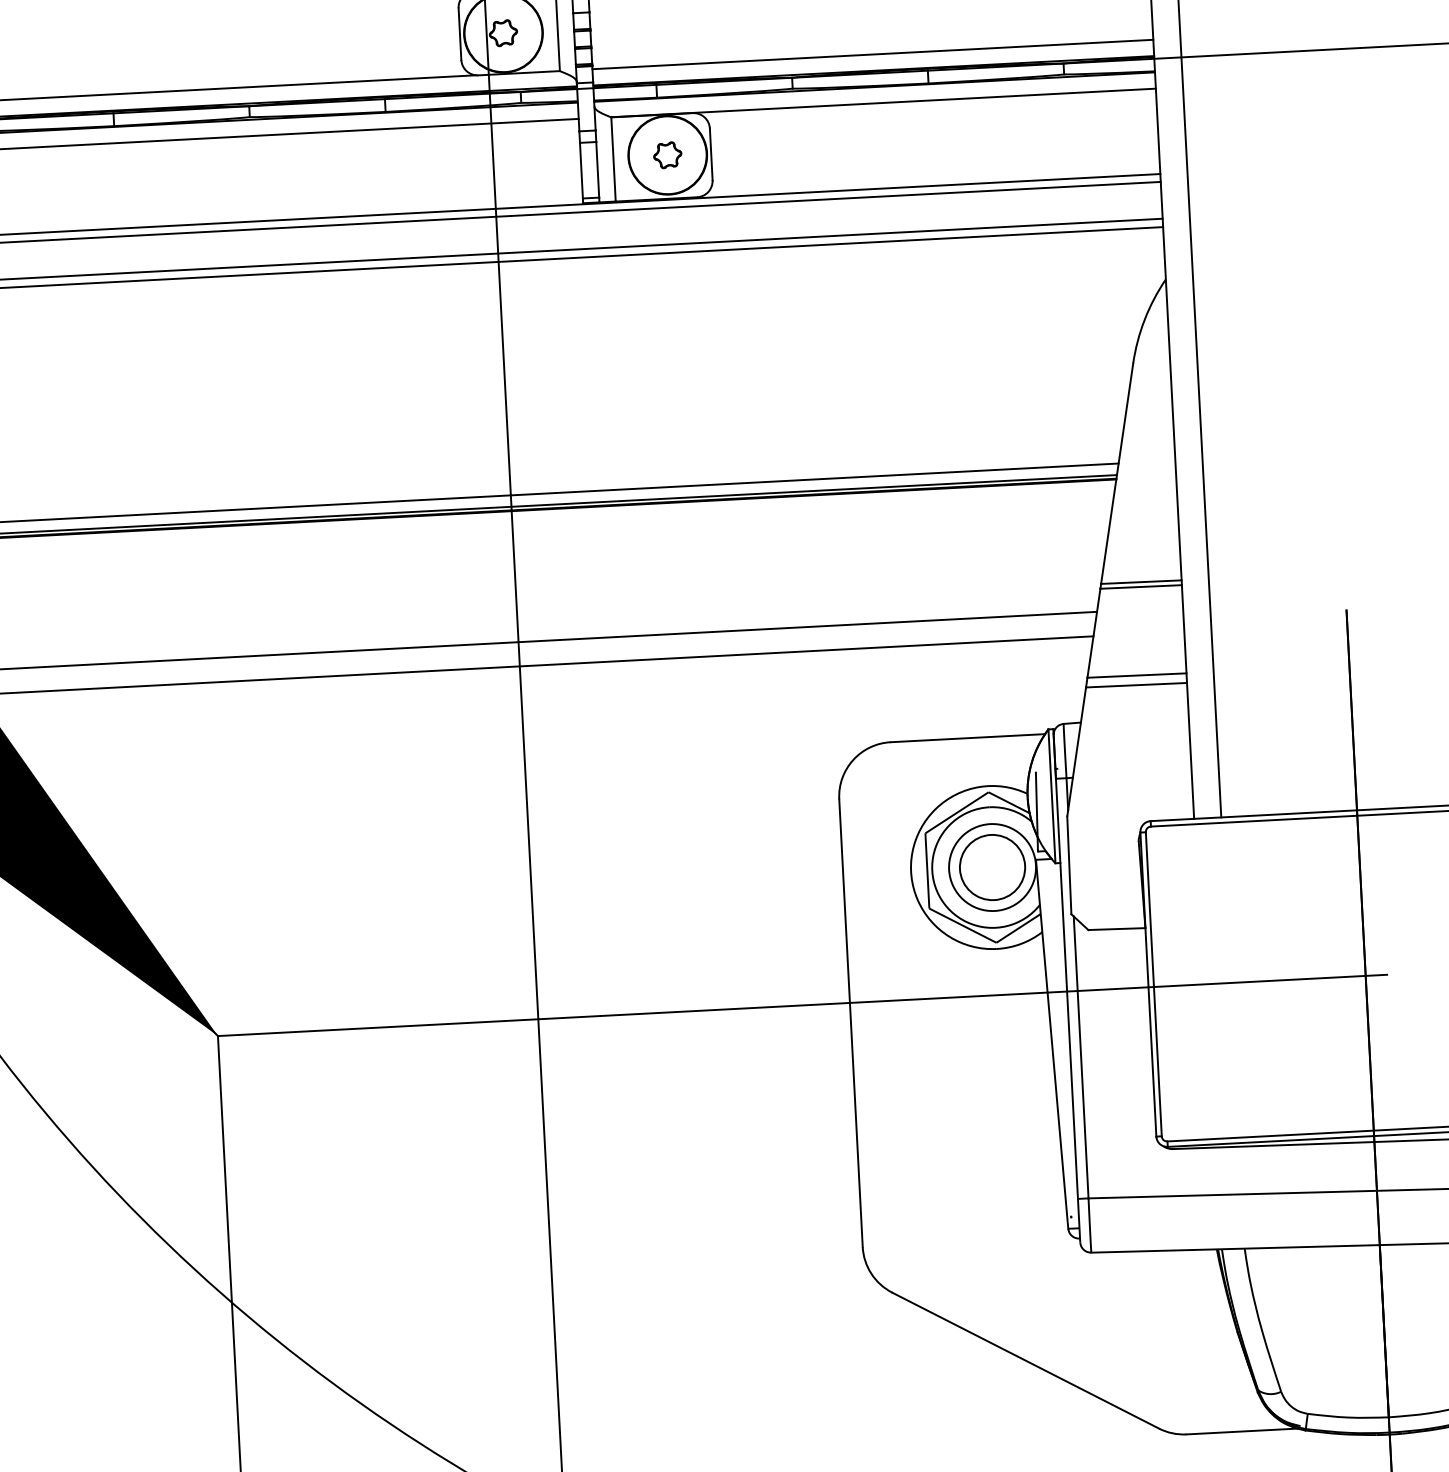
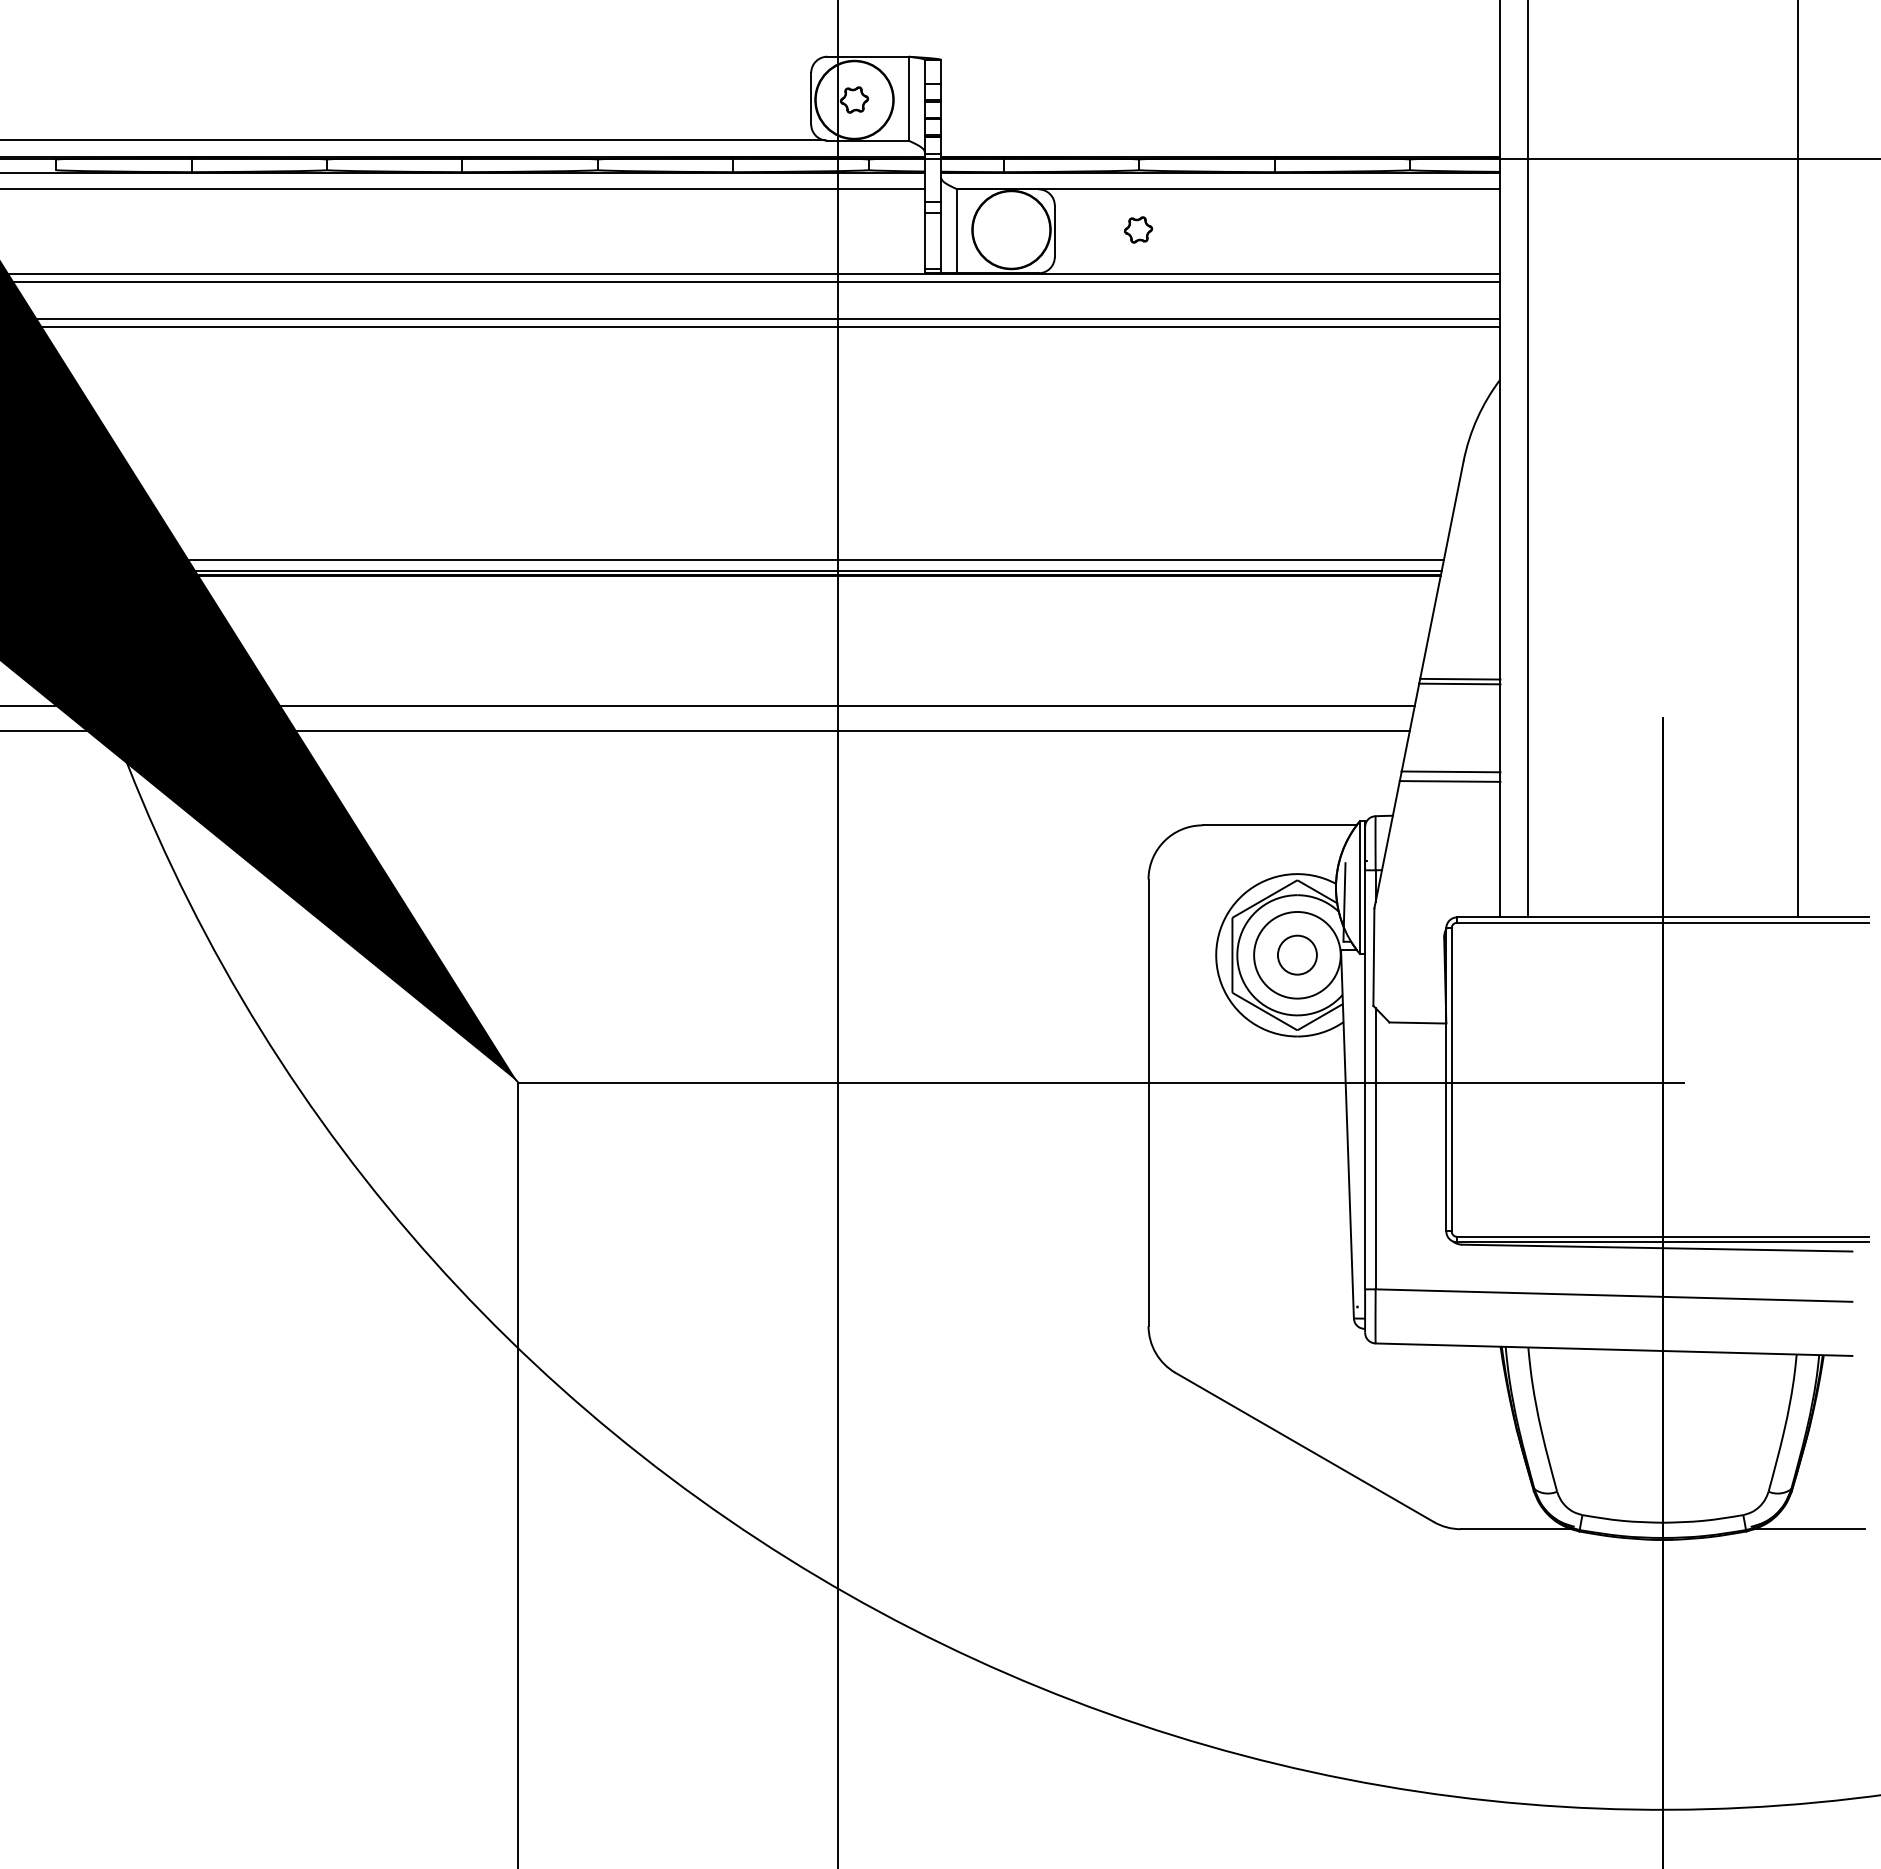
line: (872, 54) -> (1220, 140), removed
part: (667, 154) -> (1138, 229), moved
circle: (992, 866) -> (1297, 954), size x0.6

